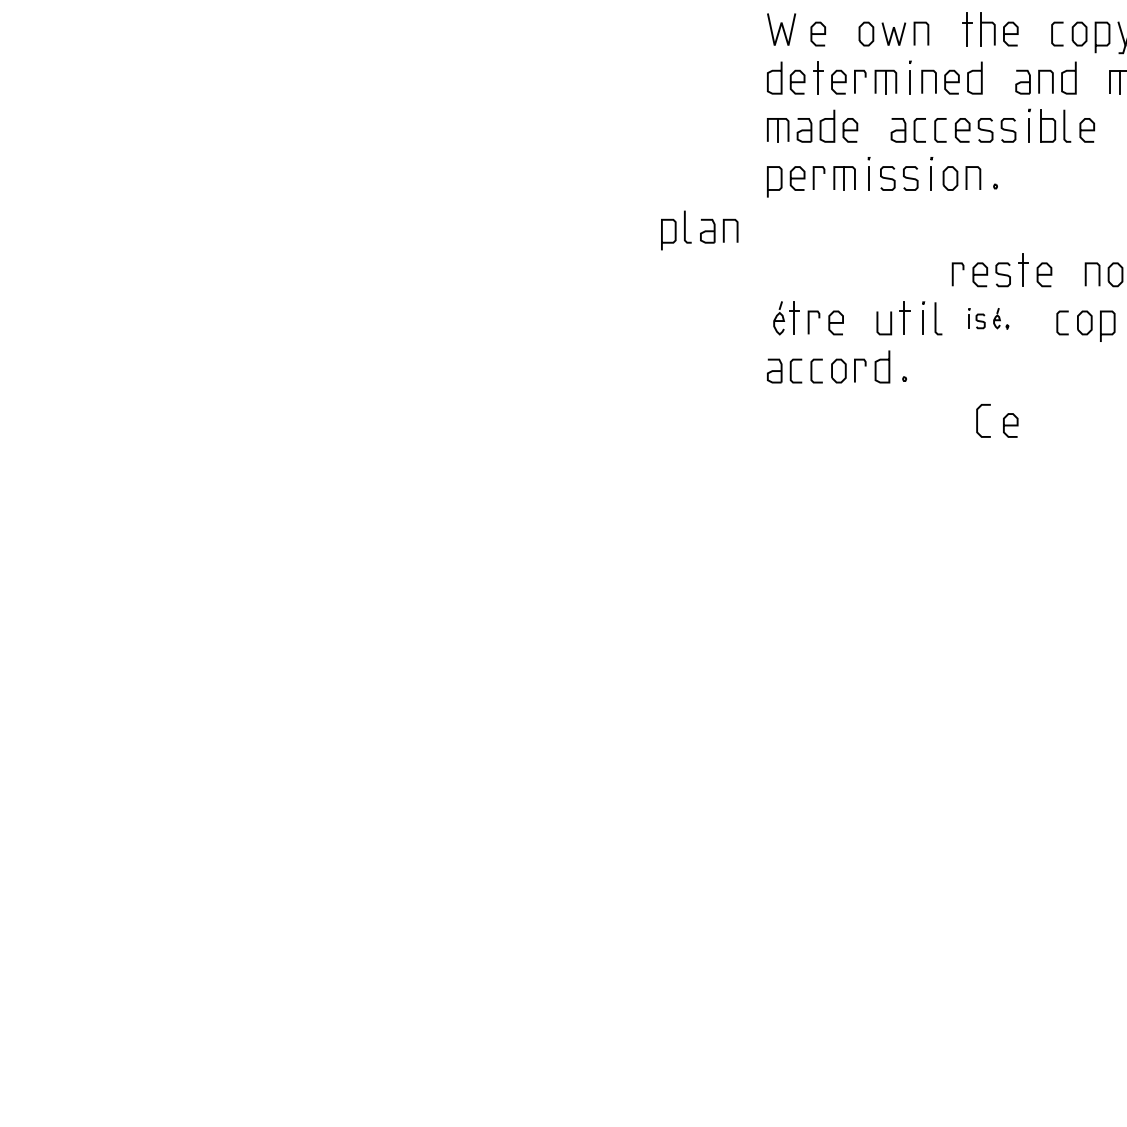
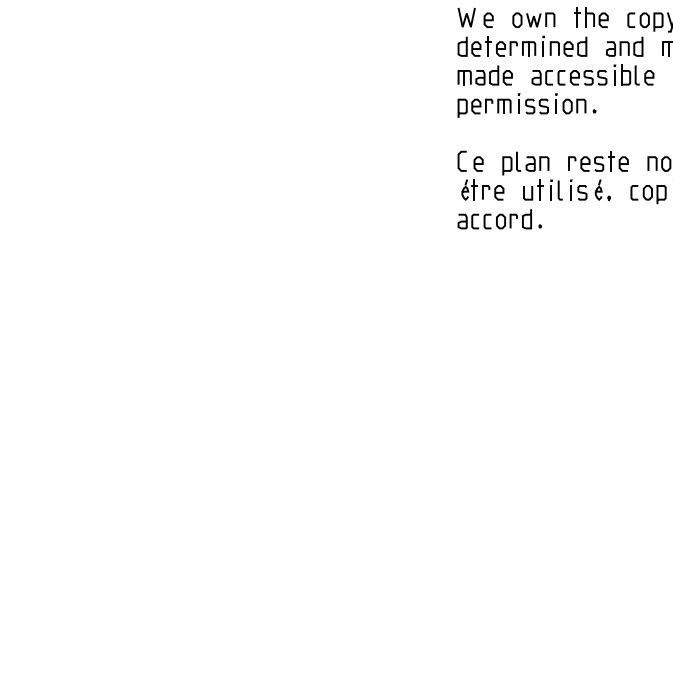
part: (699, 230) -> (525, 163), moved
part: (988, 319) -> (590, 190), size x1.67
part: (997, 419) -> (470, 160), moved

